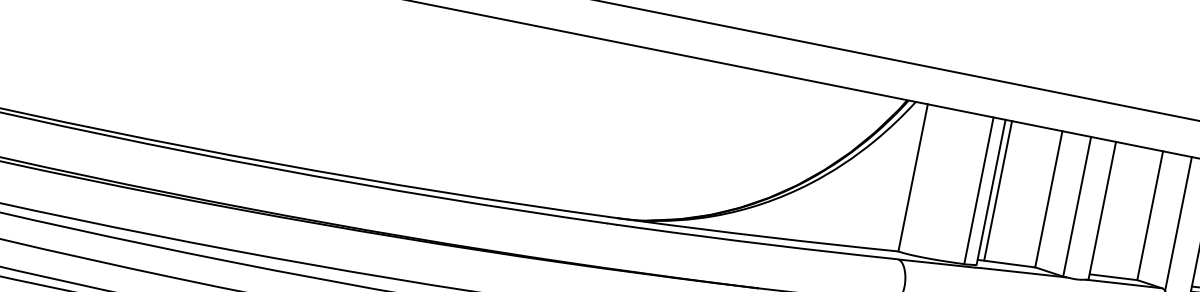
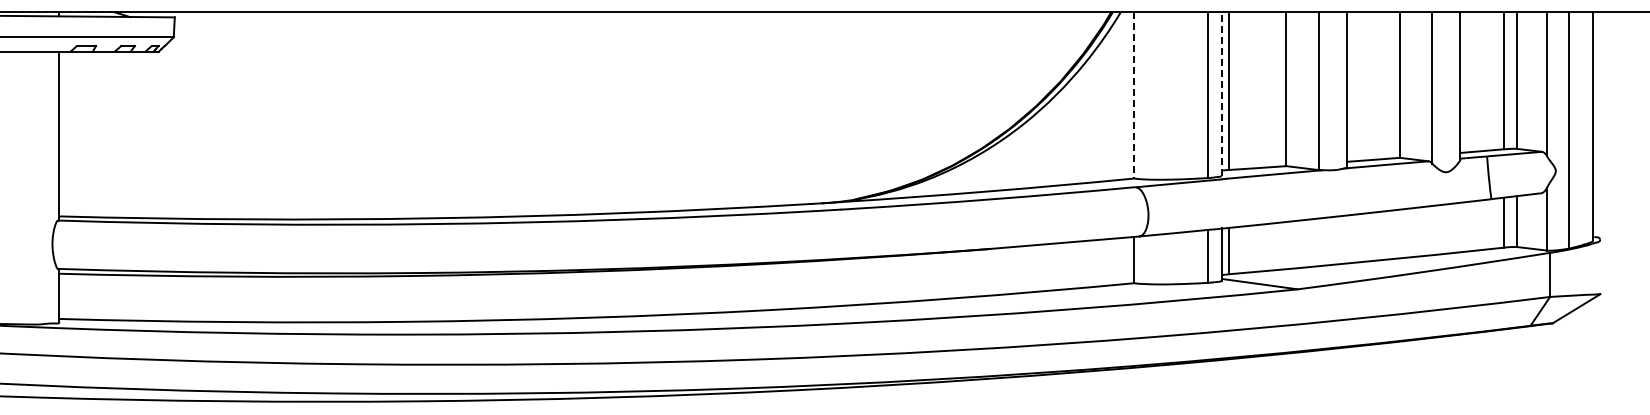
line: (913, 177) -> (1134, 95), solid -> dashed
line: (991, 192) -> (1222, 94), solid -> dashed

